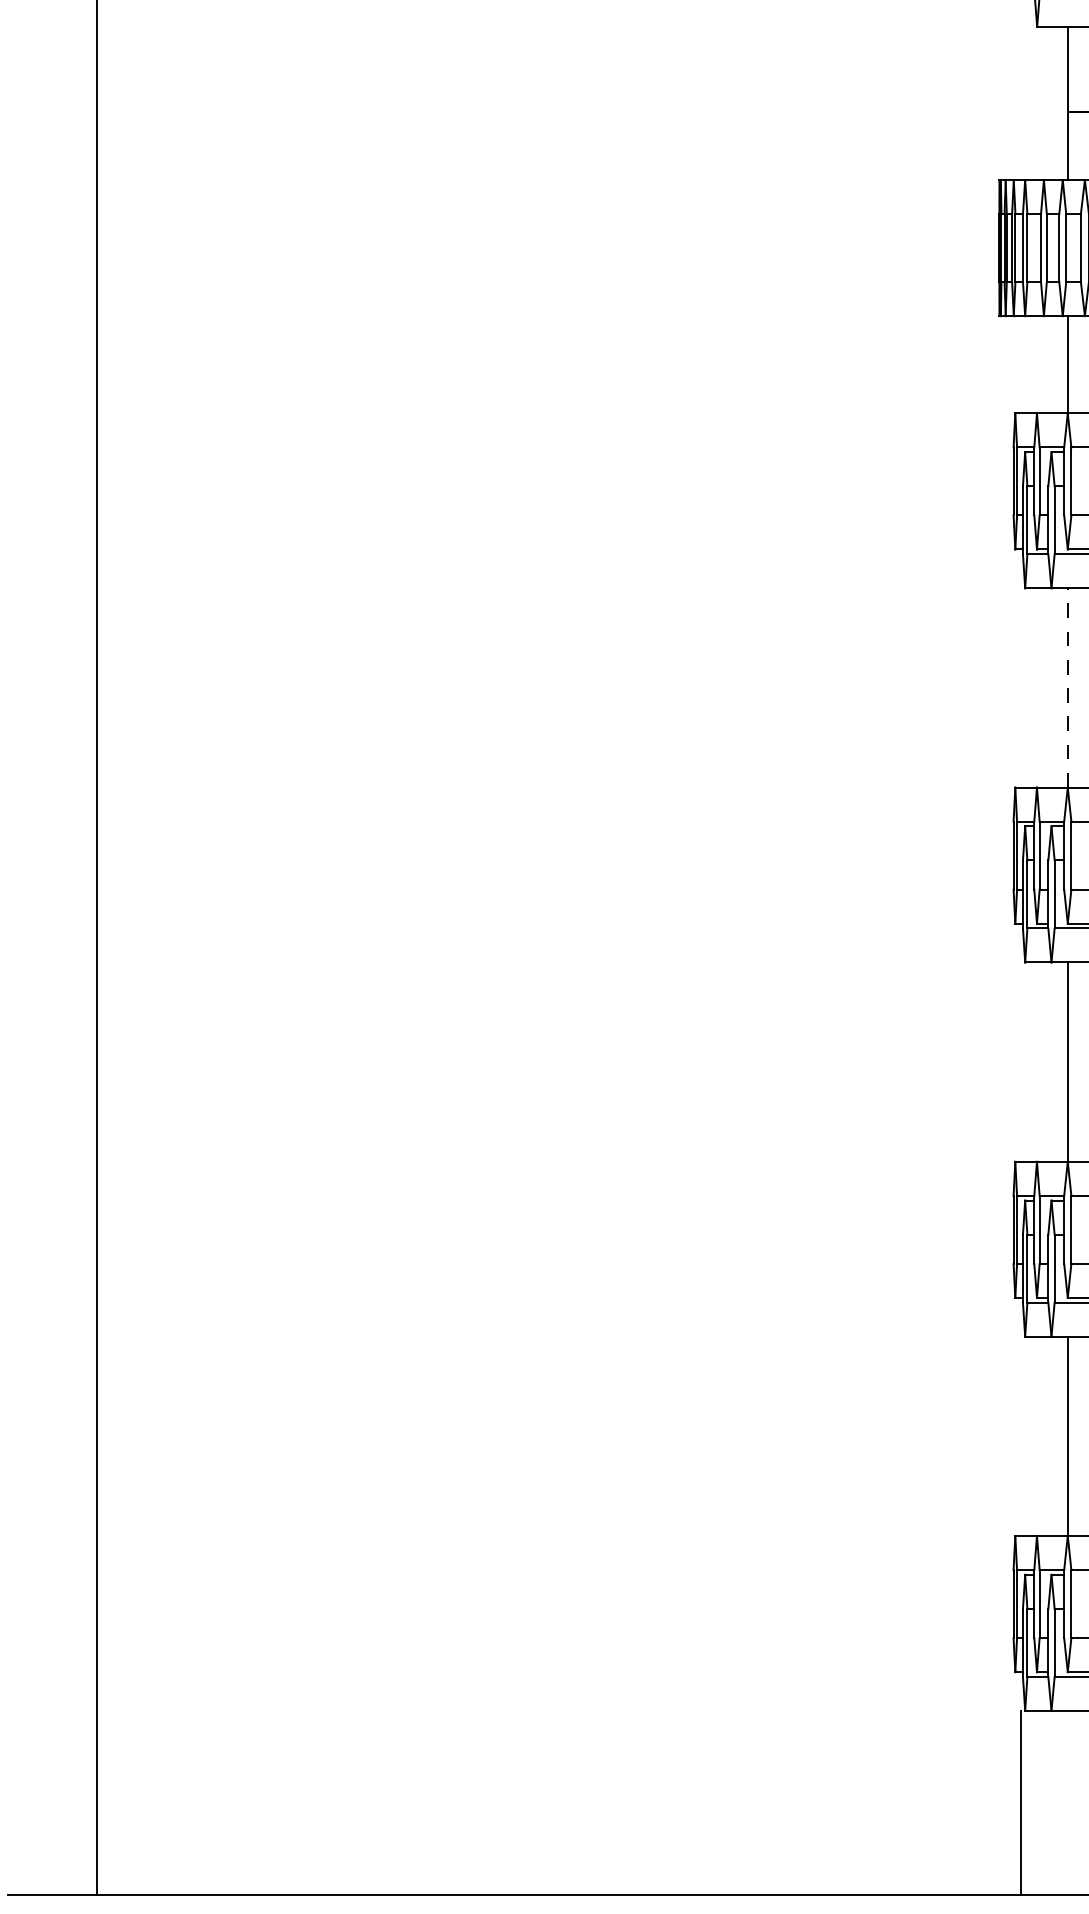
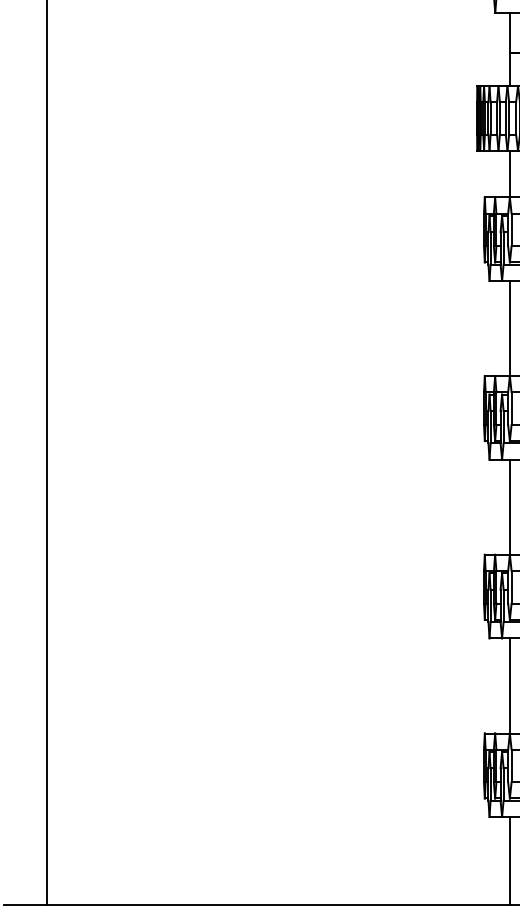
line: (1067, 687) -> (509, 328), dashed -> solid
line: (1020, 1802) -> (509, 860), moved

